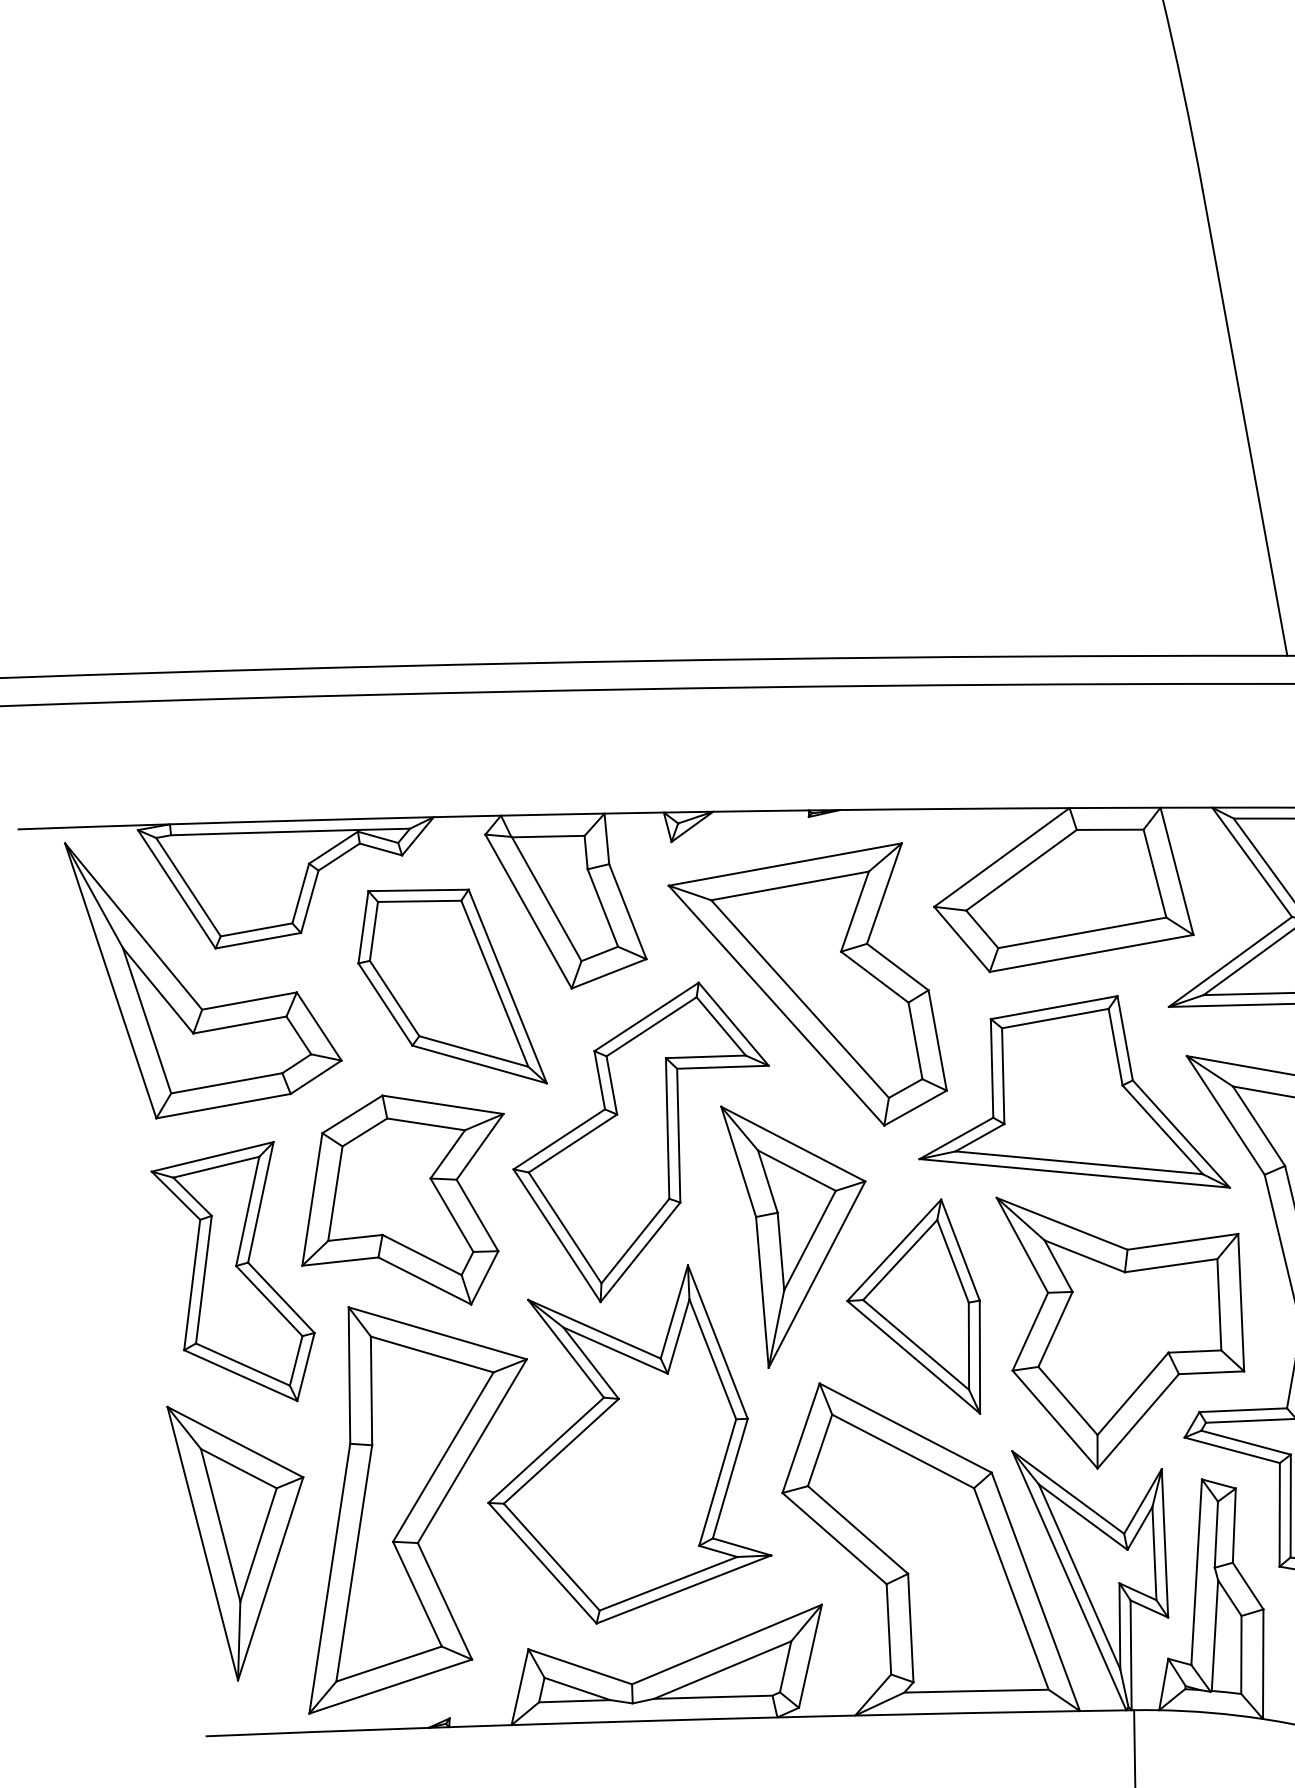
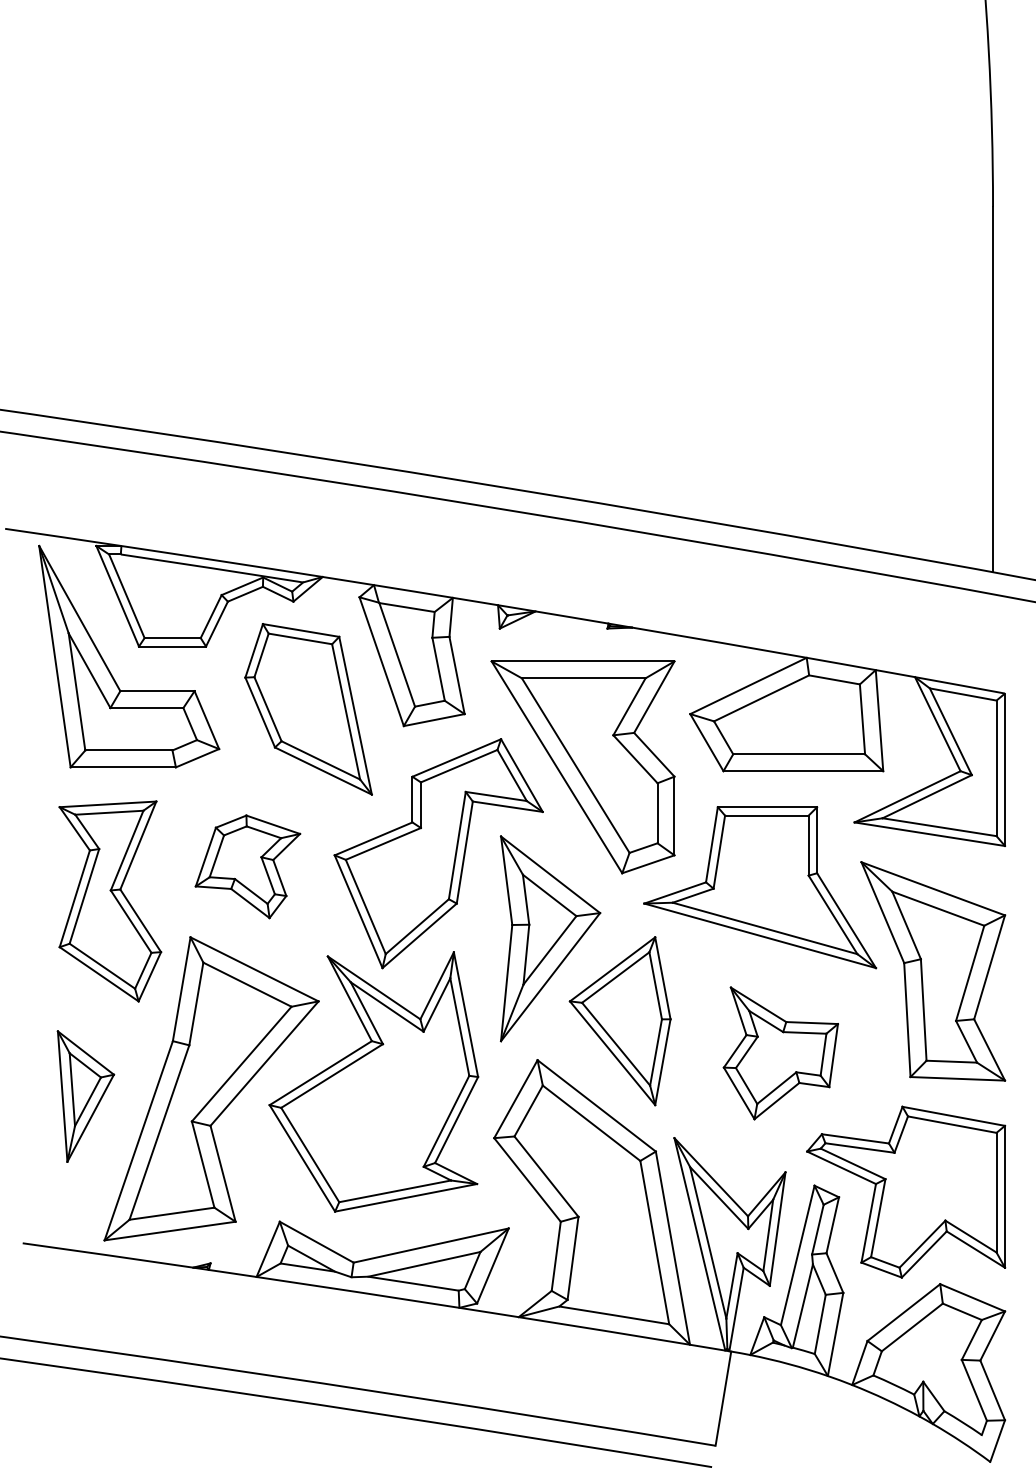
part: (404, 1203) -> (247, 866), size x0.6
part: (1127, 1318) -> (780, 1053), size x0.6
part: (251, 1534) -> (85, 1096), size x0.6

